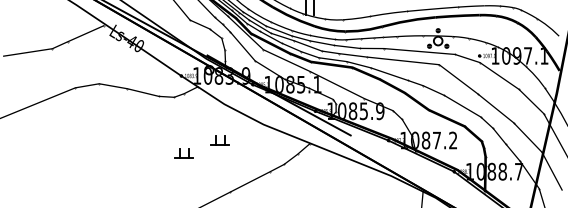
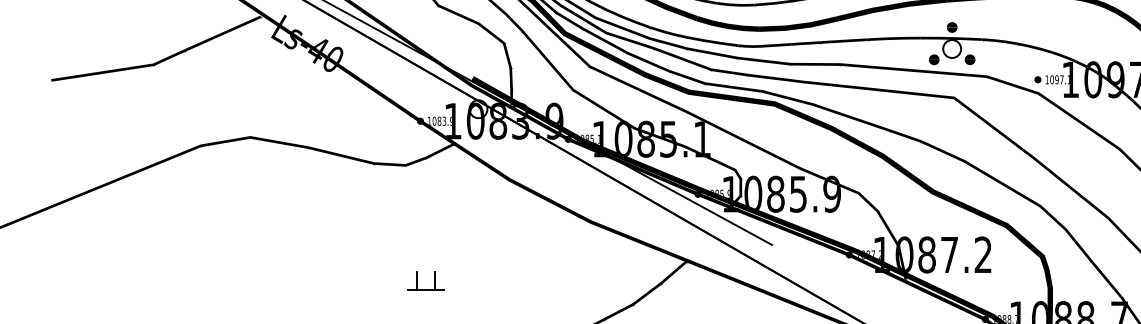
part: (219, 140) -> (499, 254), removed

